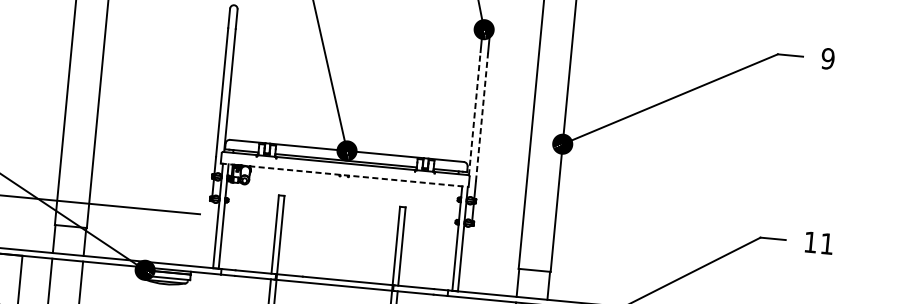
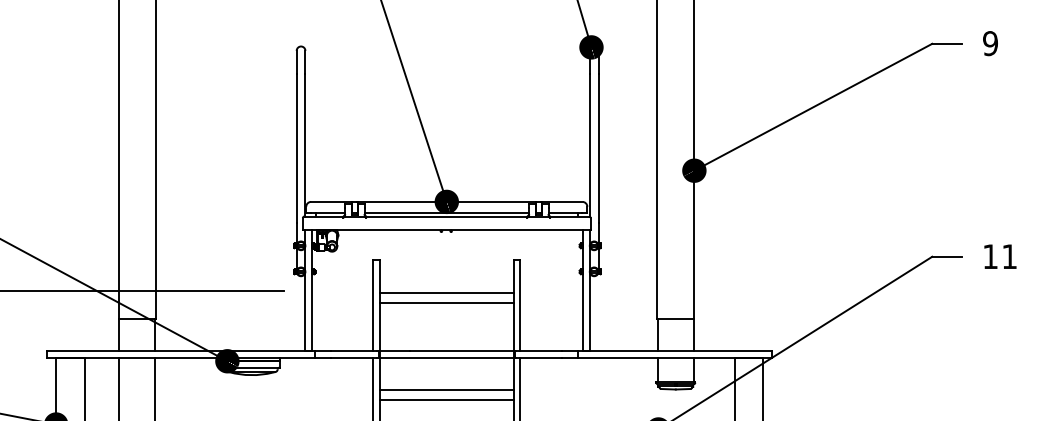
line: (474, 113) -> (589, 145), dashed -> solid
line: (481, 117) -> (598, 148), dashed -> solid
line: (344, 175) -> (446, 230), dashed -> solid
line: (339, 228) -> (446, 292), added
line: (338, 237) -> (446, 302), added

